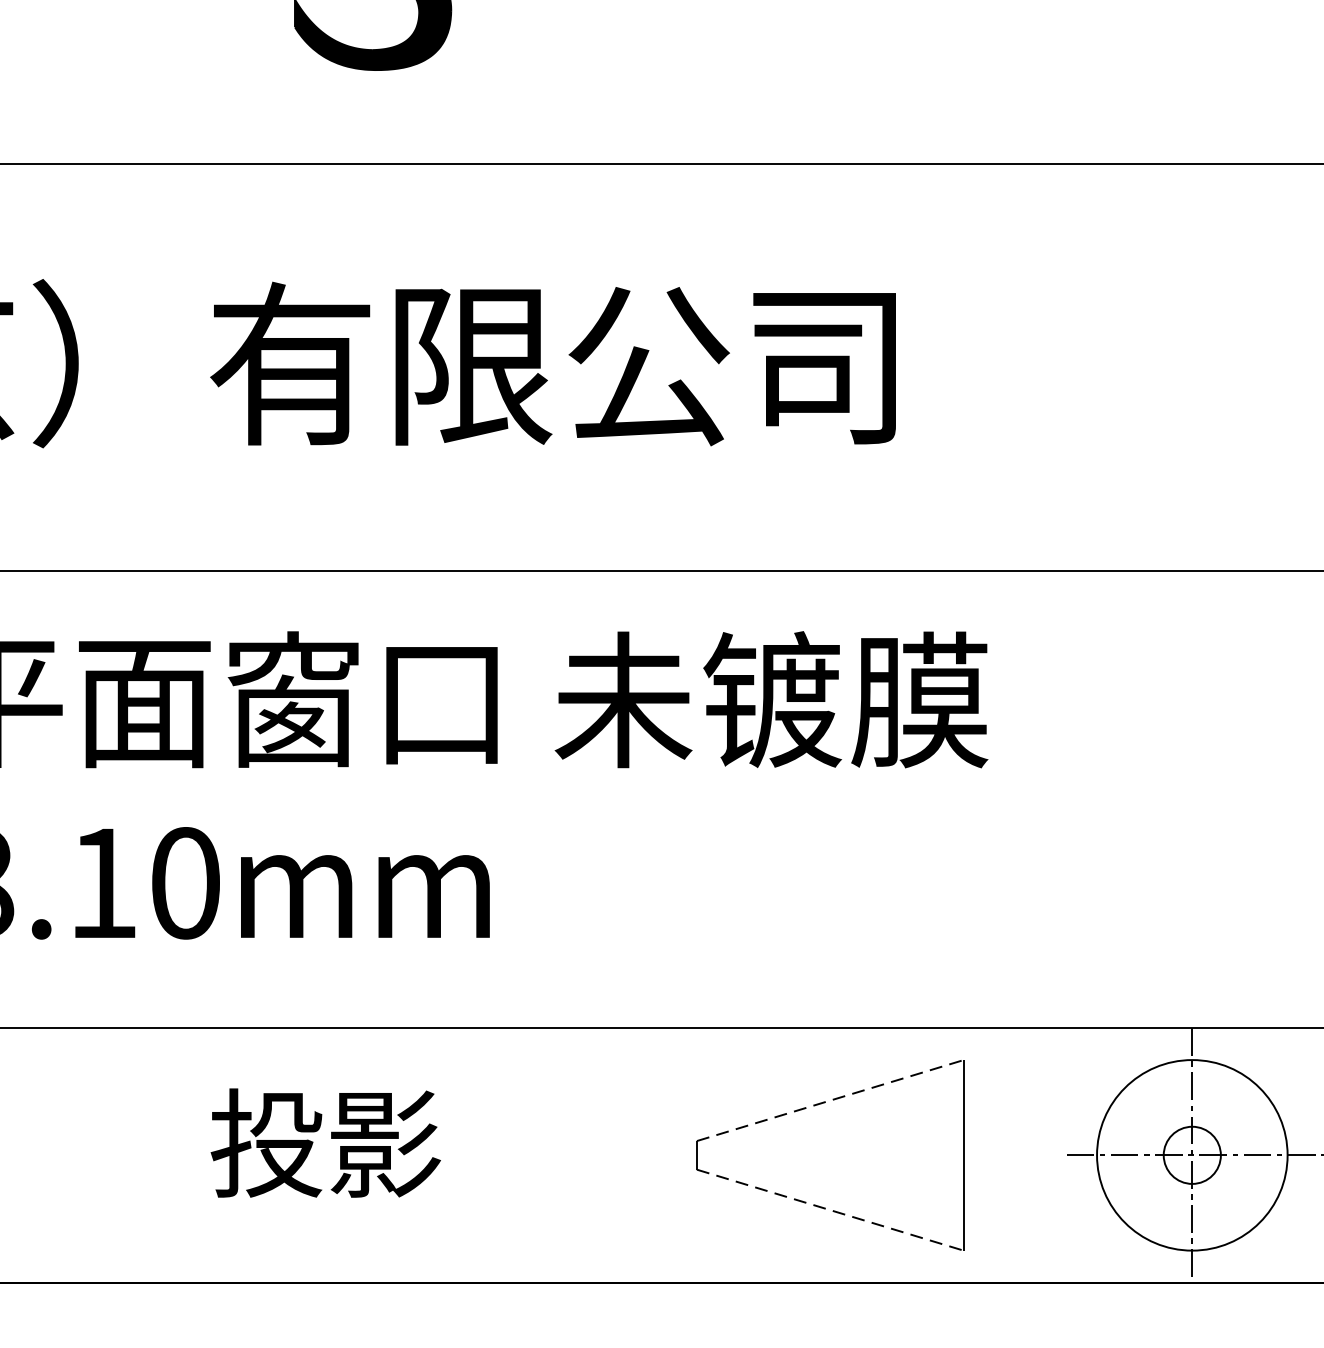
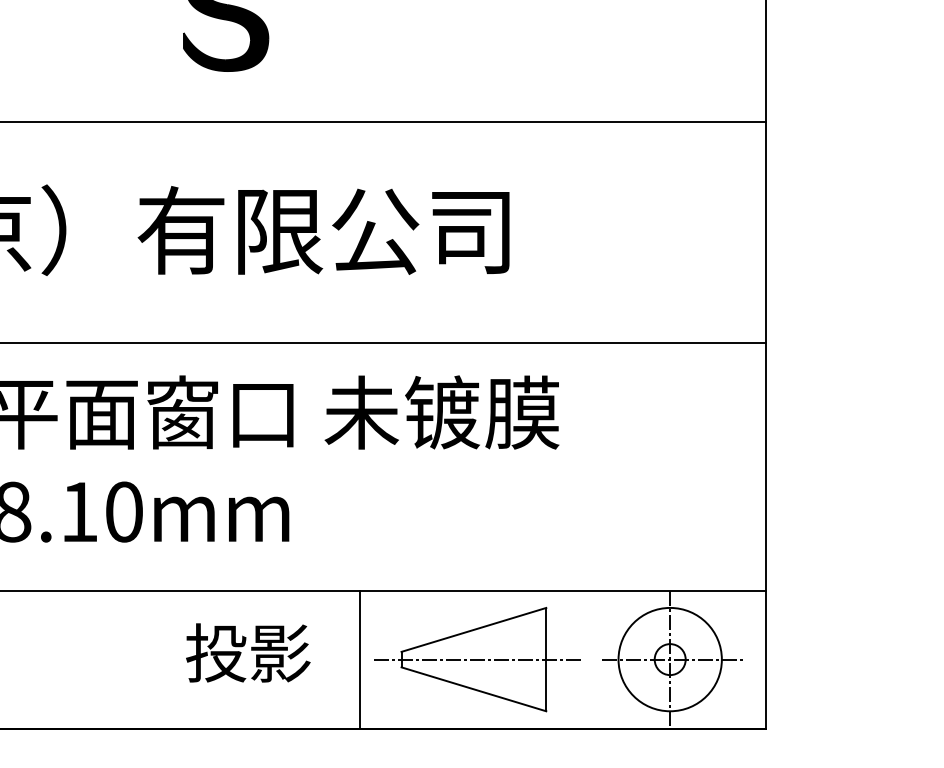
line: (829, 1099) -> (473, 629), dashed -> solid
text: (326, 1142) -> (248, 652), moved
line: (619, 1155) -> (359, 659), added
line: (836, 1155) -> (477, 659), added
line: (829, 1210) -> (473, 689), dashed -> solid

